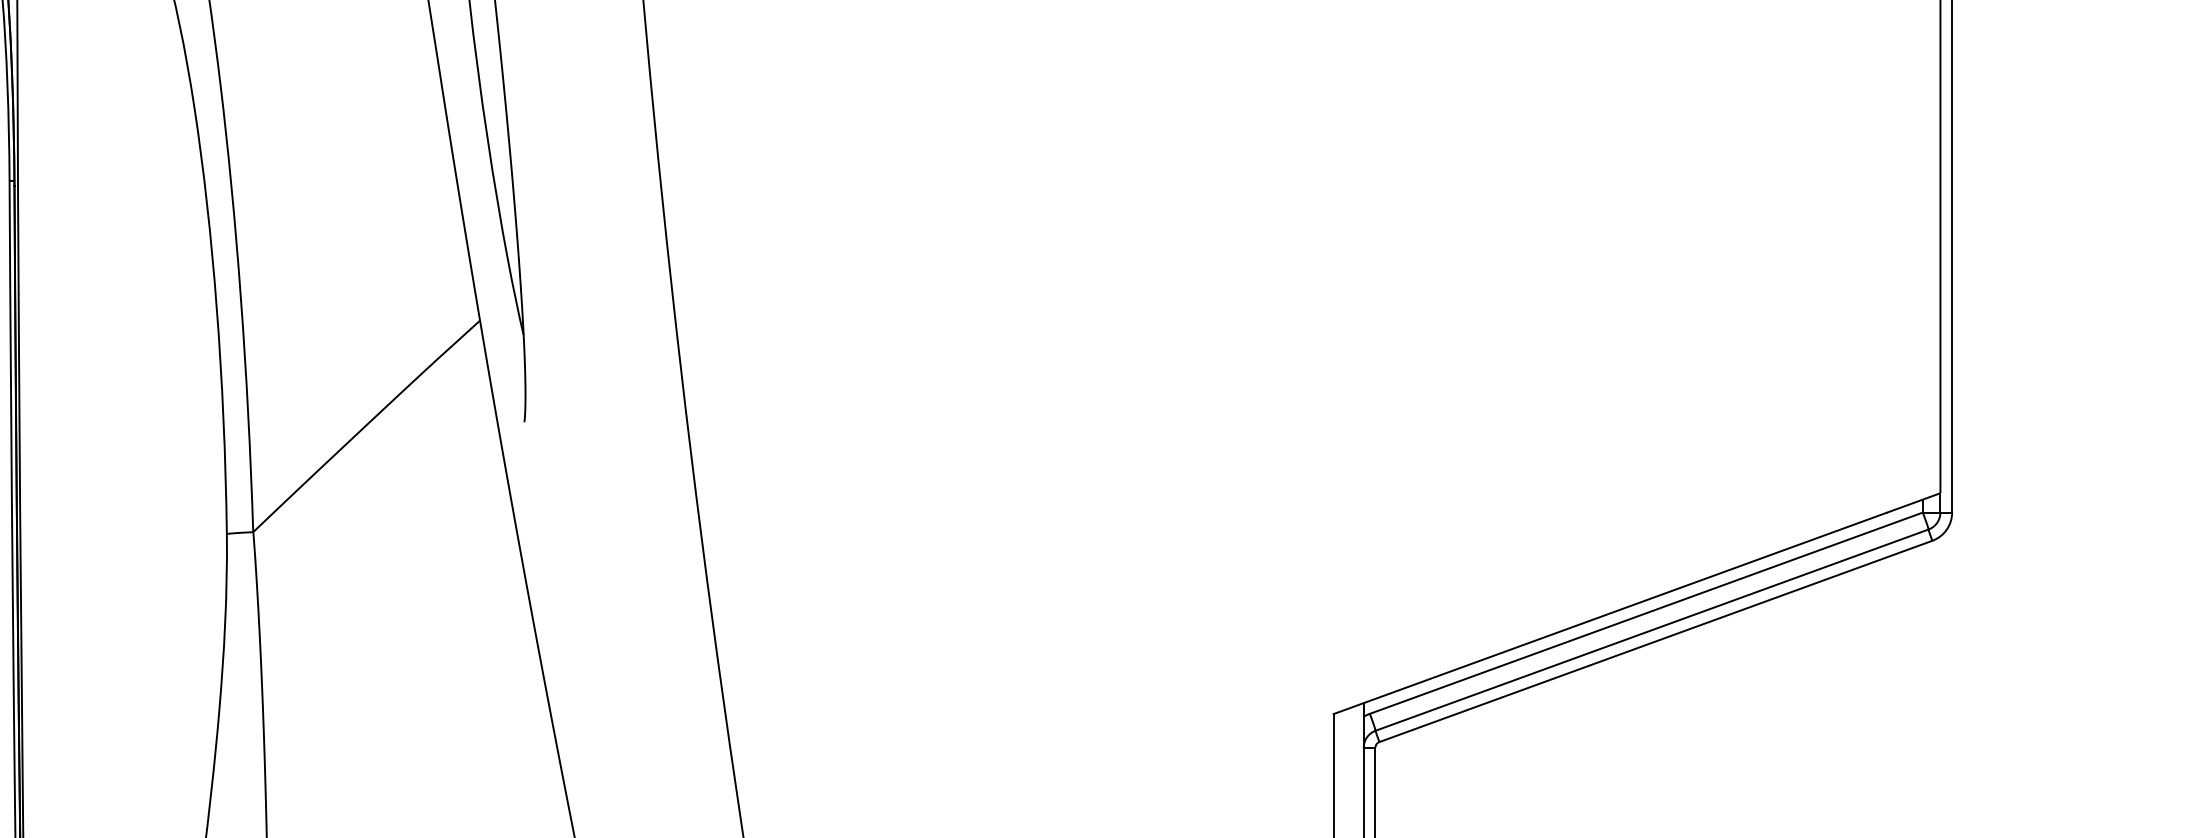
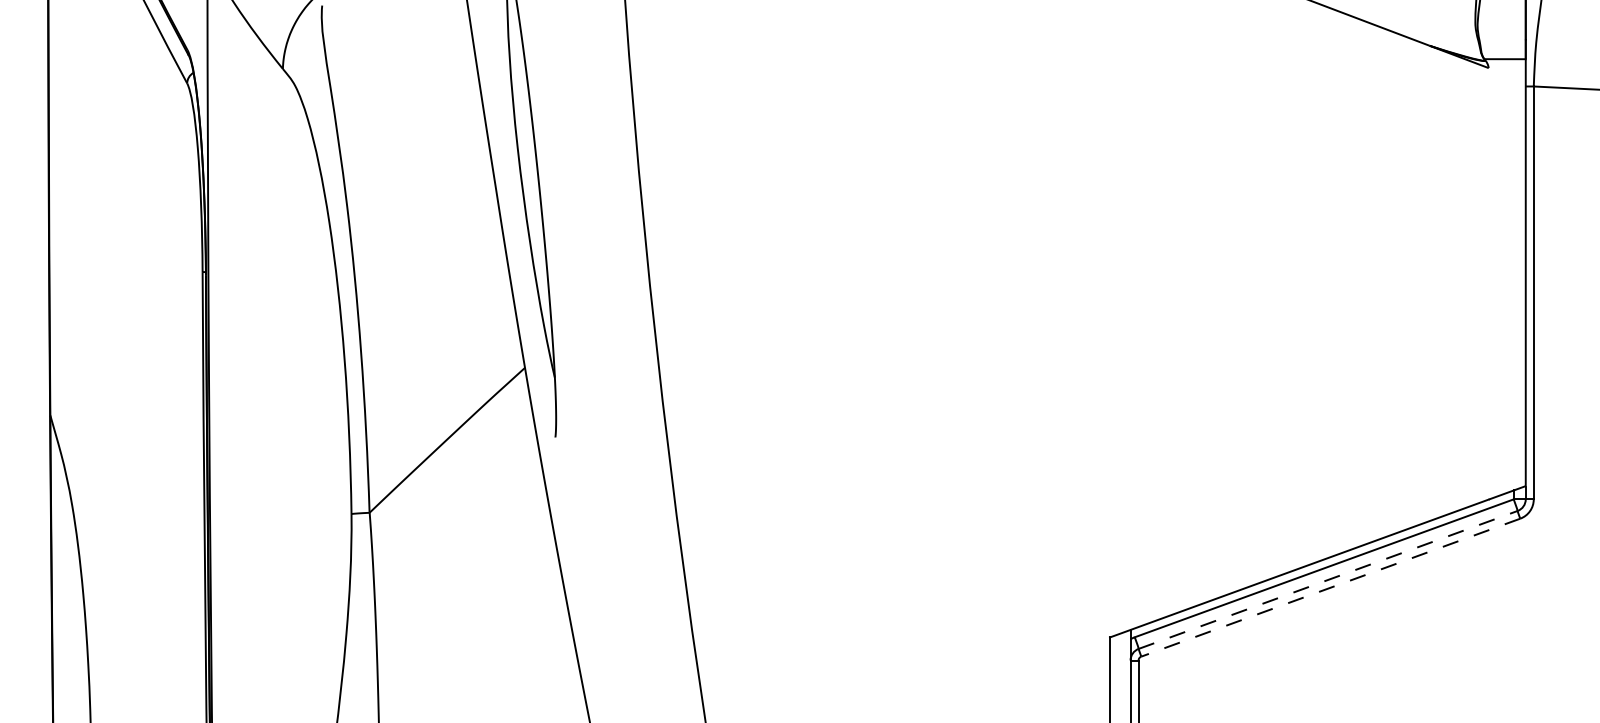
line: (1652, 629) -> (1328, 579), solid -> dashed
line: (1655, 641) -> (1330, 587), solid -> dashed

